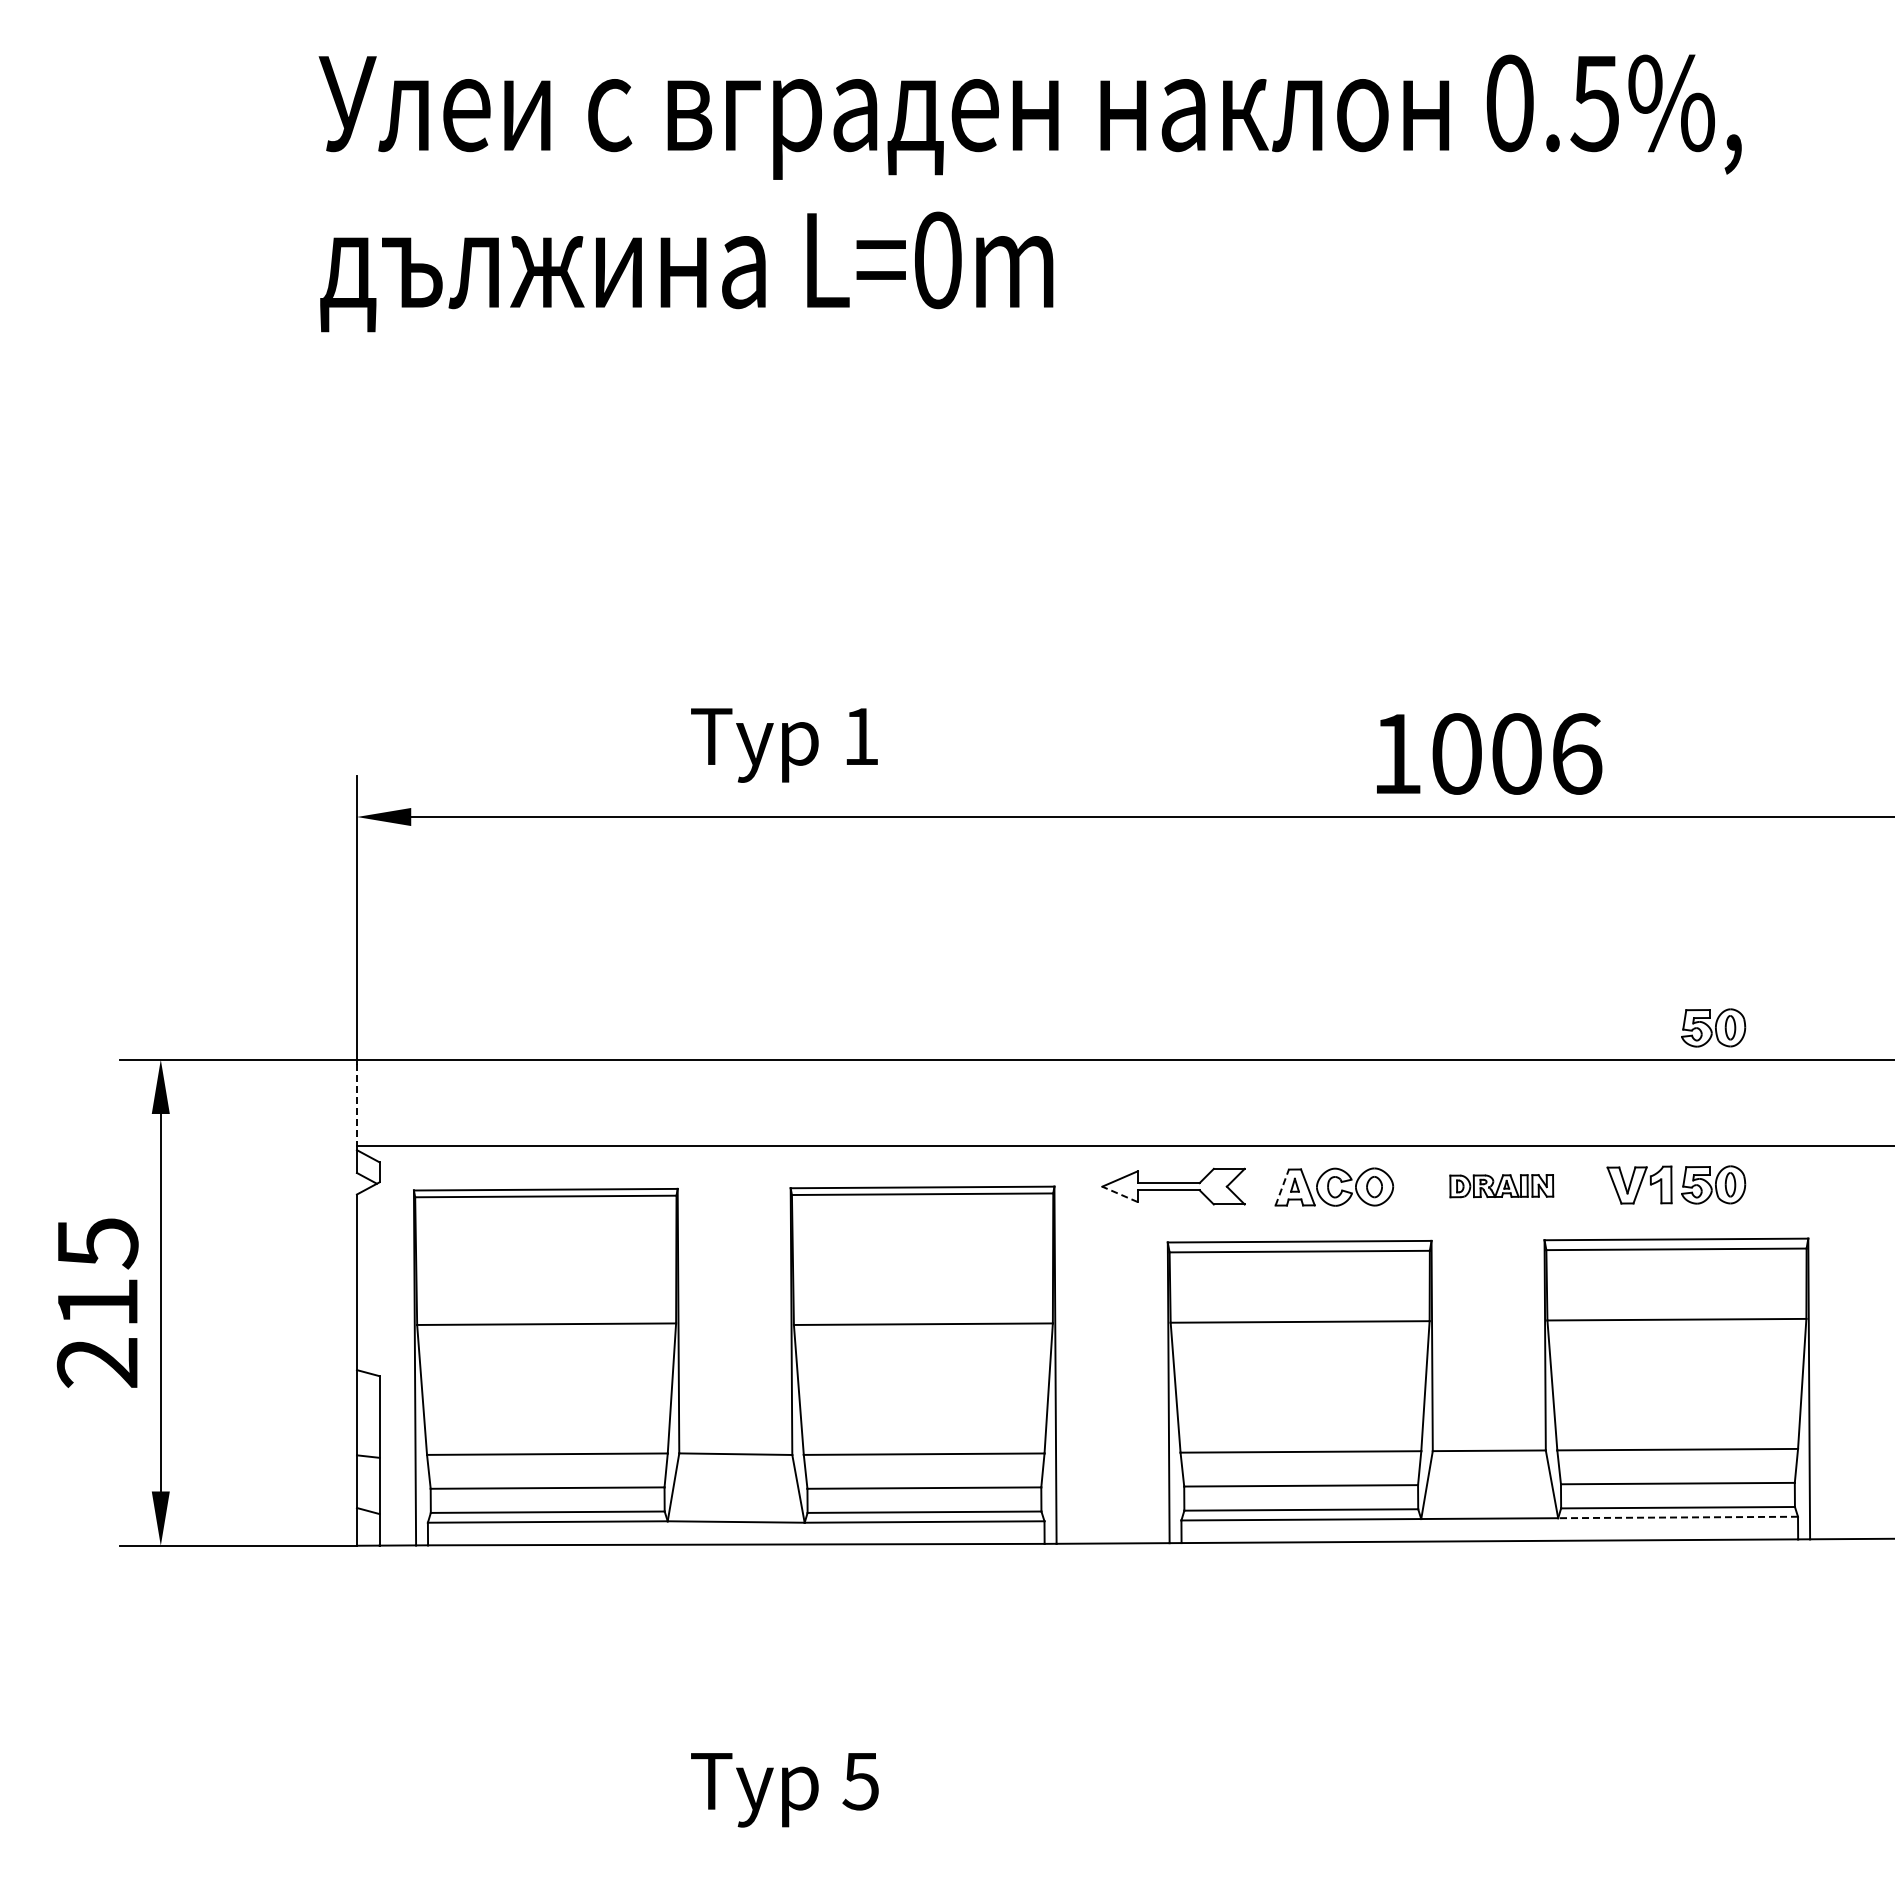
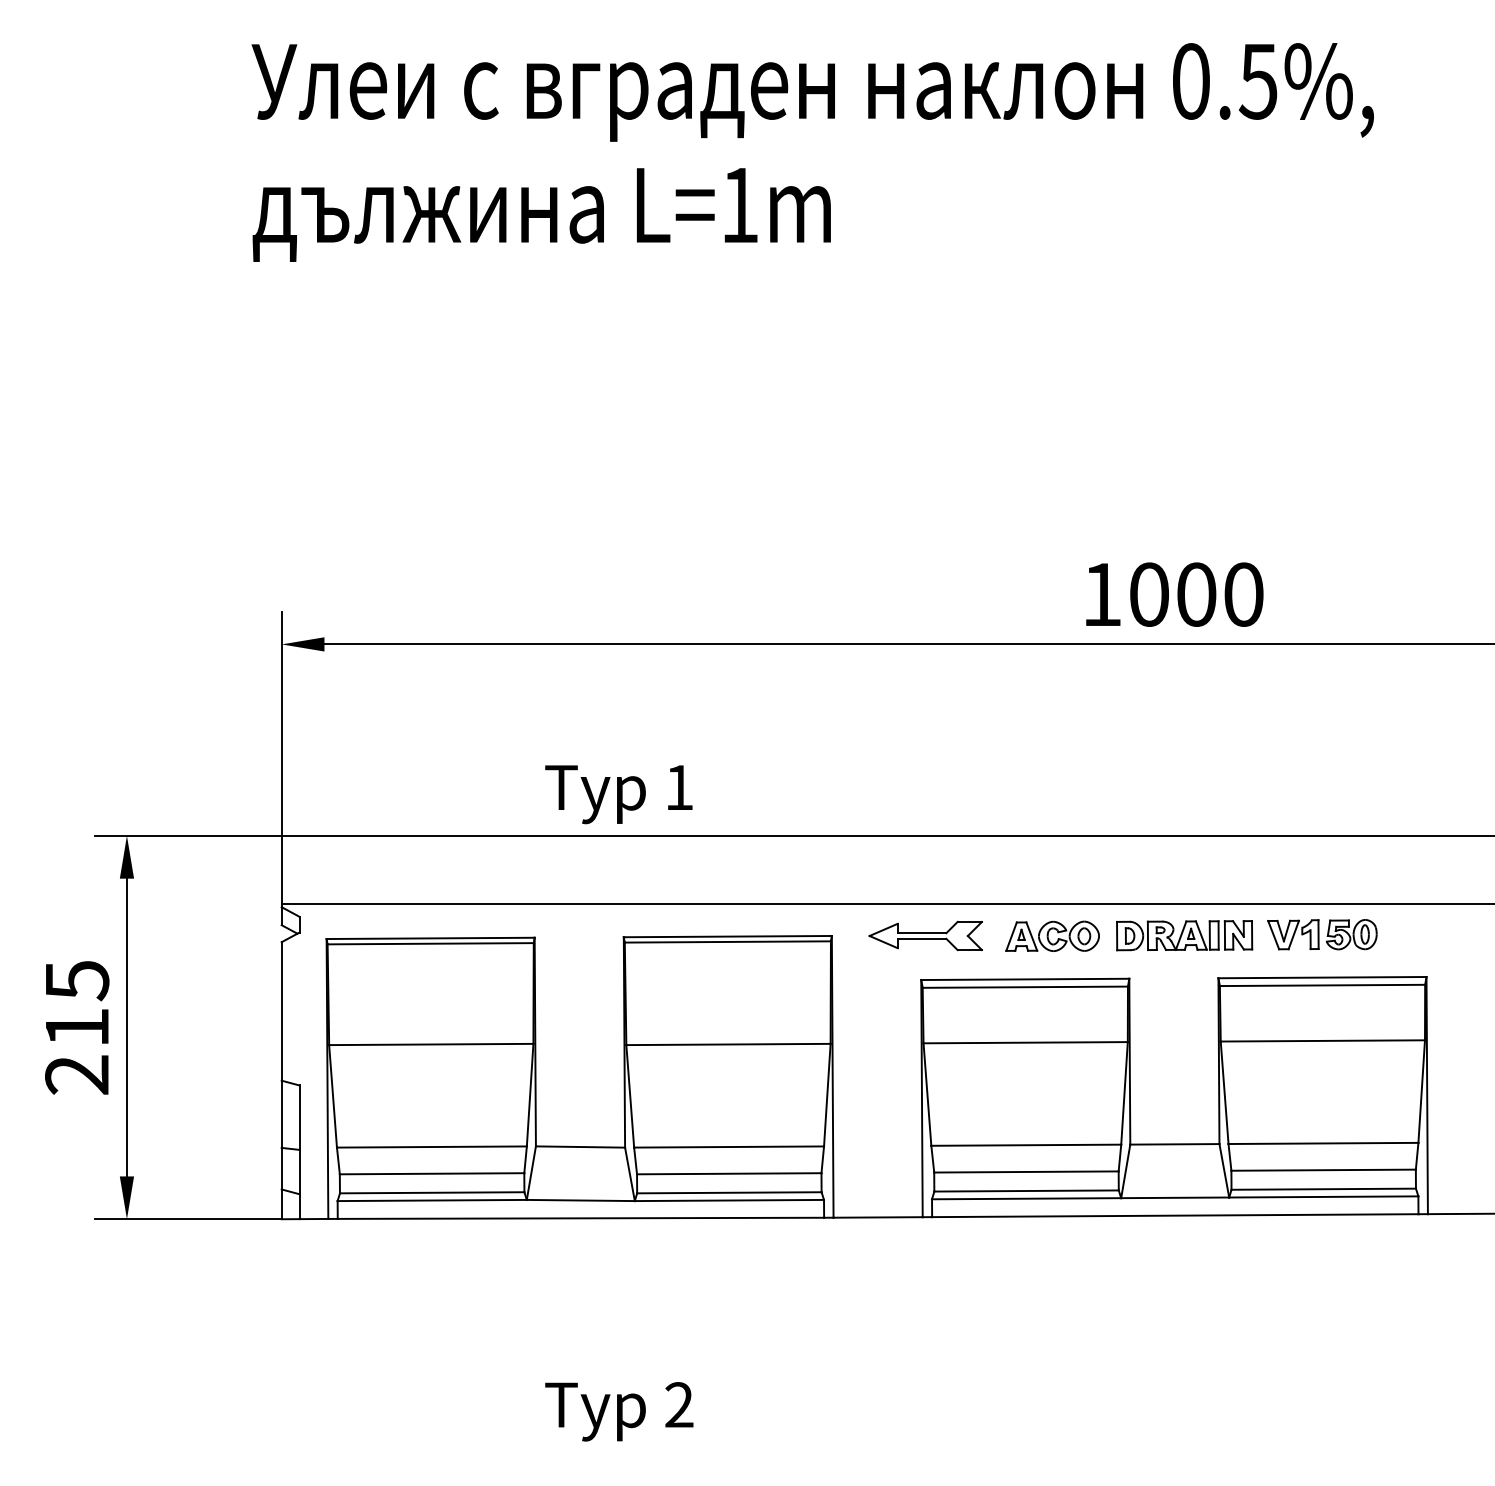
text: (938, 260) -> (740, 205), L=0m -> L=1m
text: (784, 745) -> (618, 794), moved
text: (1577, 753) -> (1244, 594), 1006 -> 1000
part: (1713, 1027) -> (1351, 810), removed
line: (356, 1104) -> (281, 871), dashed -> solid
part: (1501, 1185) -> (1184, 935), size x1.67
line: (1282, 1187) -> (1011, 936), dashed -> solid
line: (1119, 1194) -> (883, 942), dashed -> solid
line: (1678, 1517) -> (1324, 1196), dashed -> solid
text: (860, 1781) -> (678, 1405), 5 -> 2

